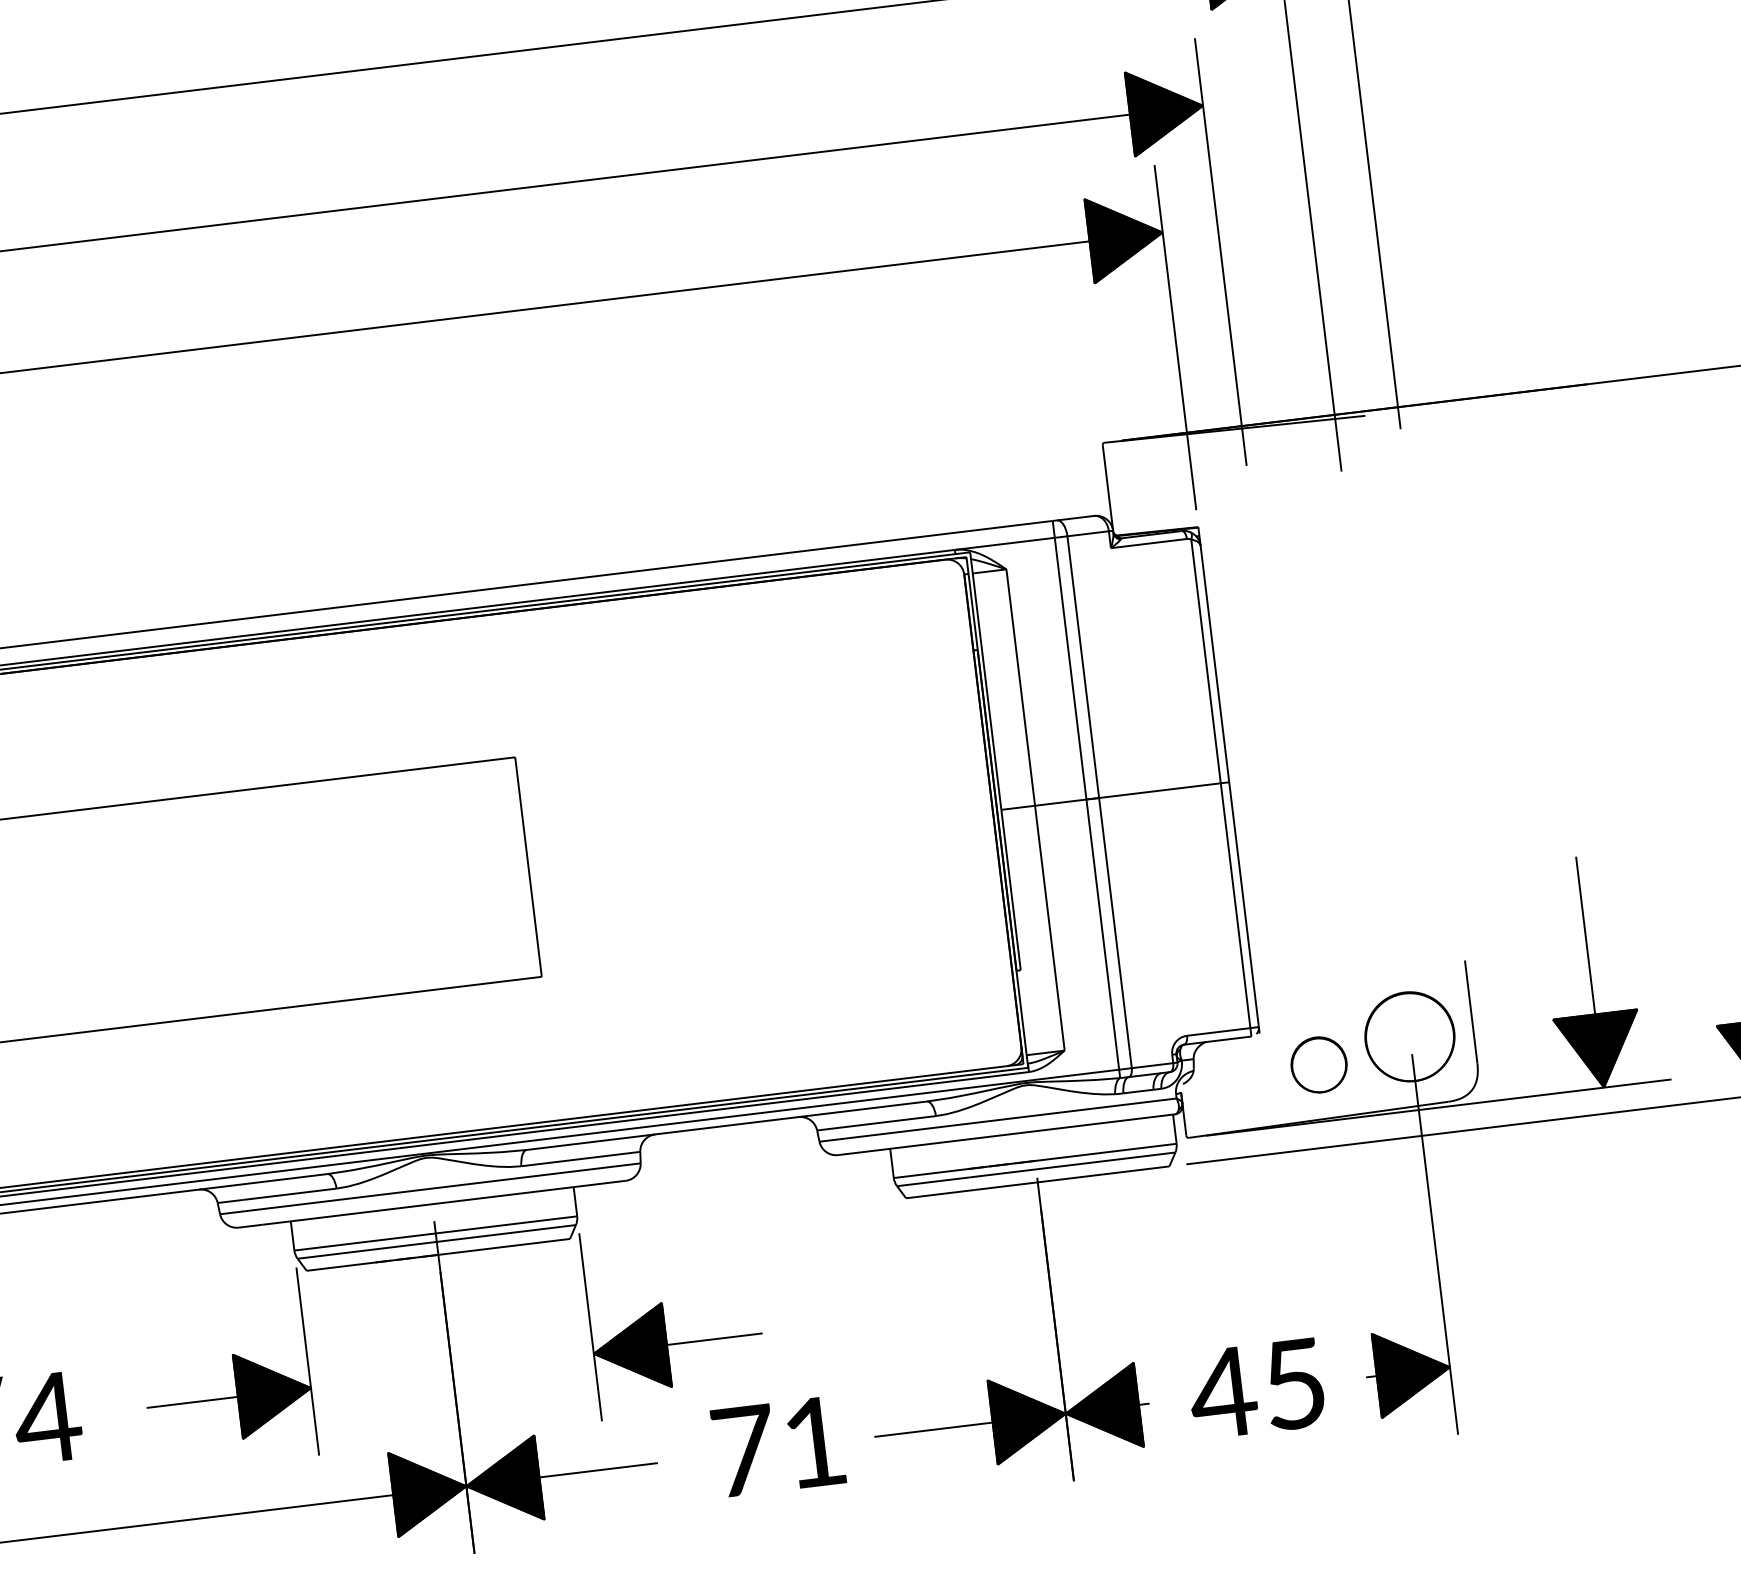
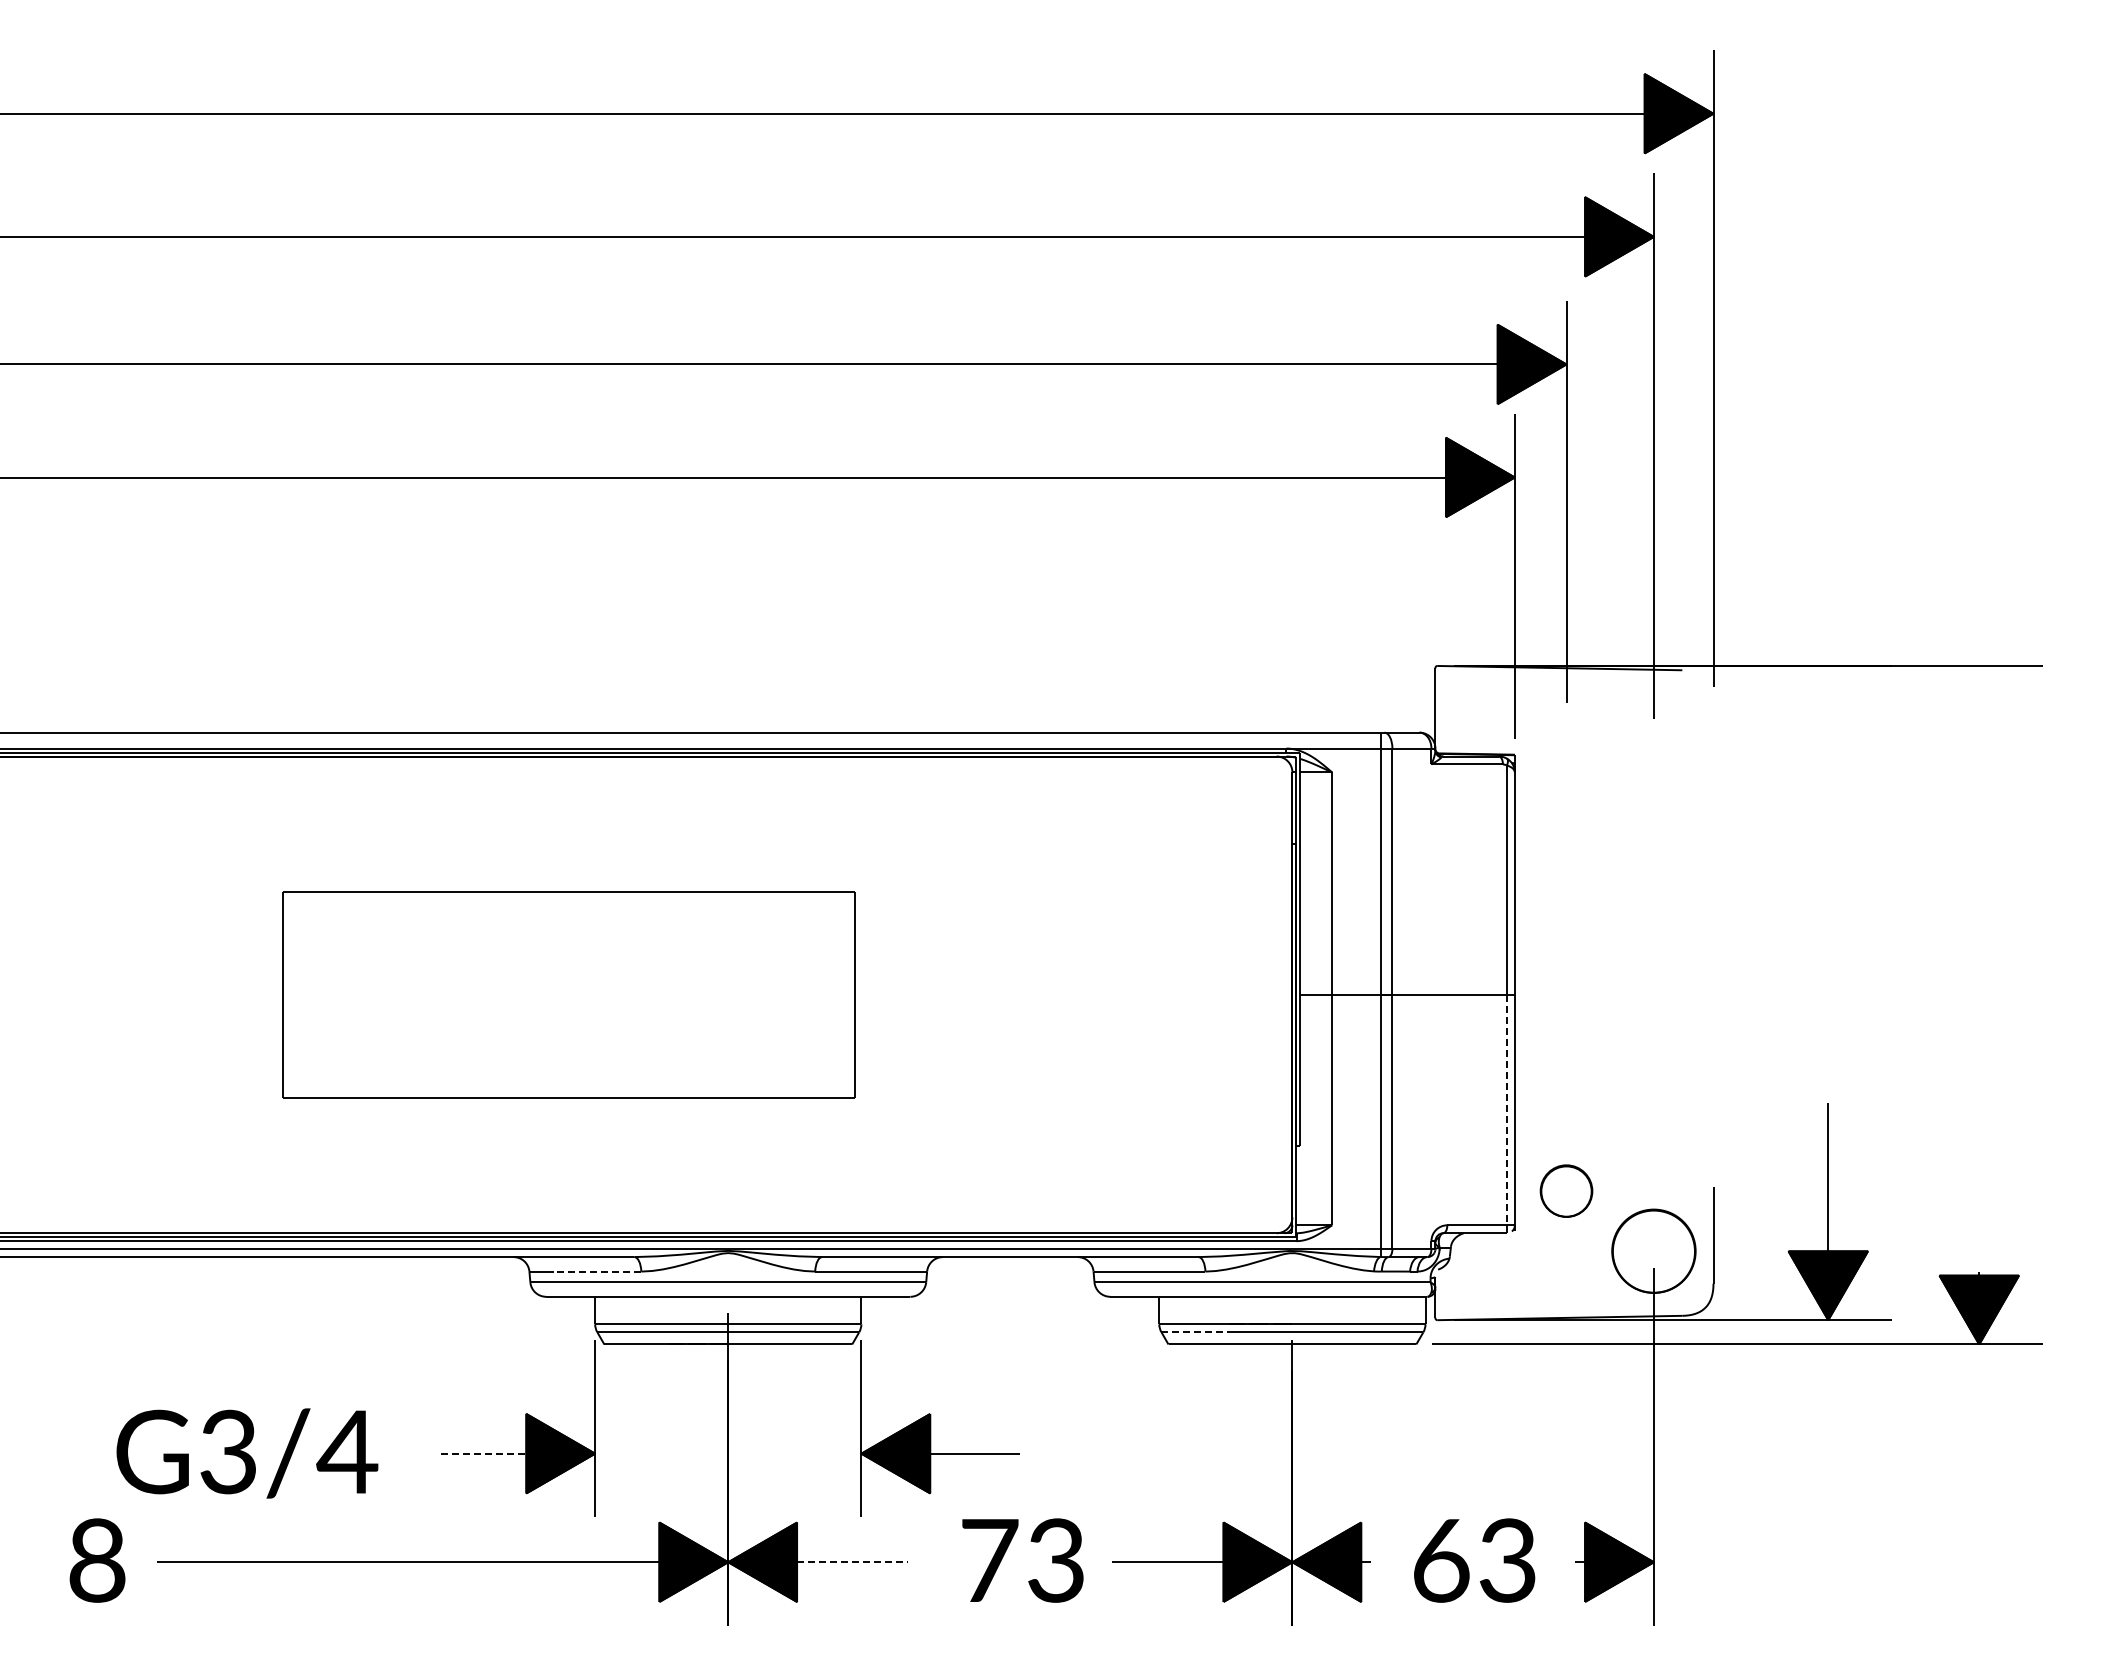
line: (1235, 906) -> (1506, 1110), solid -> dashed
part: (1319, 1064) -> (1566, 1190), moved
line: (934, 1181) -> (1196, 1332), solid -> dashed
line: (290, 1194) -> (597, 1271), solid -> dashed
text: (1256, 1388) -> (1472, 1560), 45 -> 63
line: (192, 1402) -> (483, 1453), solid -> dashed
text: (813, 1442) -> (1055, 1560), 71 -> 73
line: (598, 1470) -> (852, 1562), solid -> dashed

